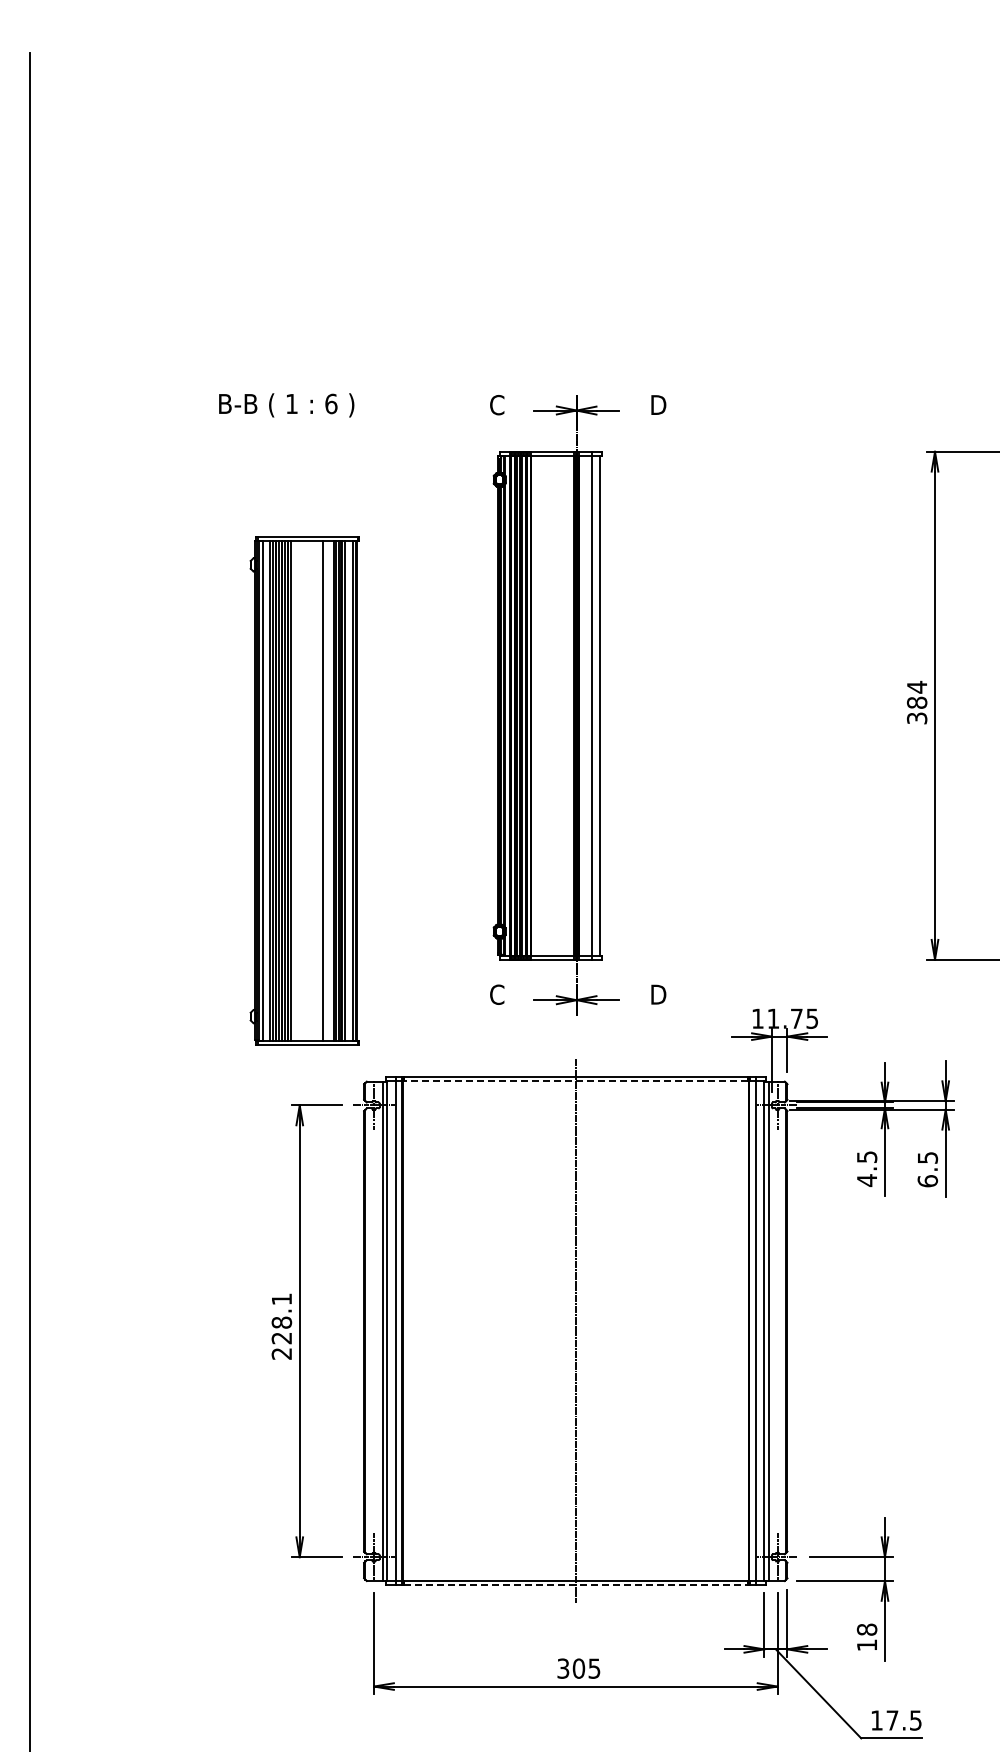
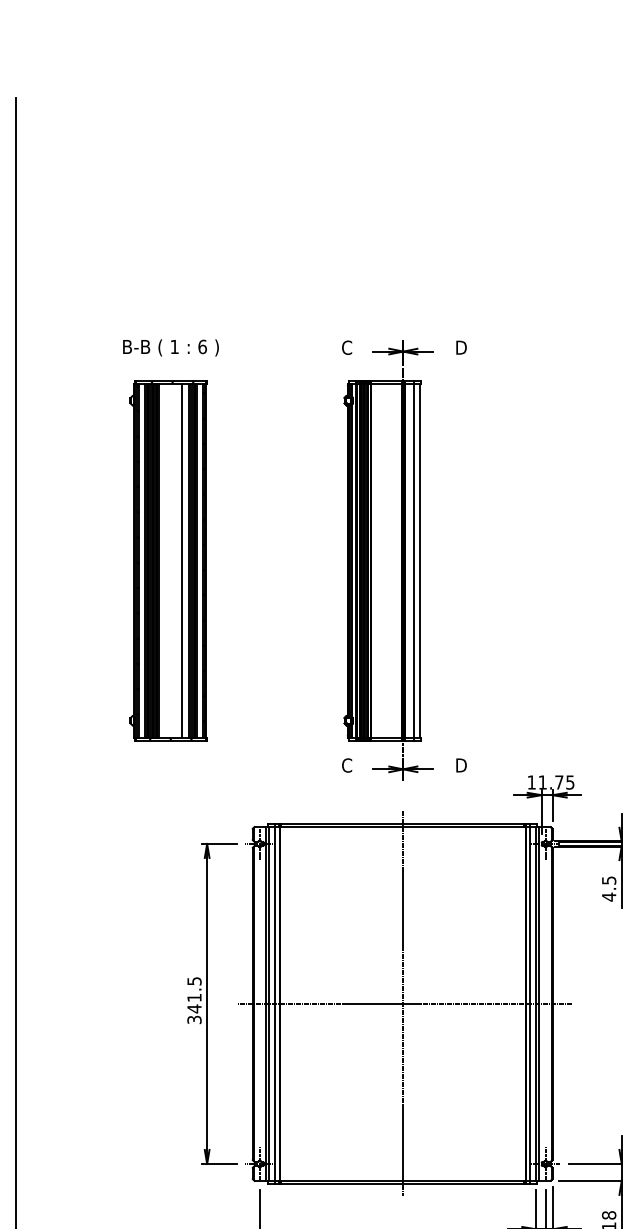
text: (286, 405) -> (170, 348), moved
part: (304, 790) -> (168, 560), moved
line: (575, 1081) -> (402, 826), dashed -> solid
text: (281, 1326) -> (194, 1000), 228.1 -> 341.5
line: (577, 1331) -> (403, 1004), added
line: (575, 1585) -> (402, 1184), dashed -> solid

